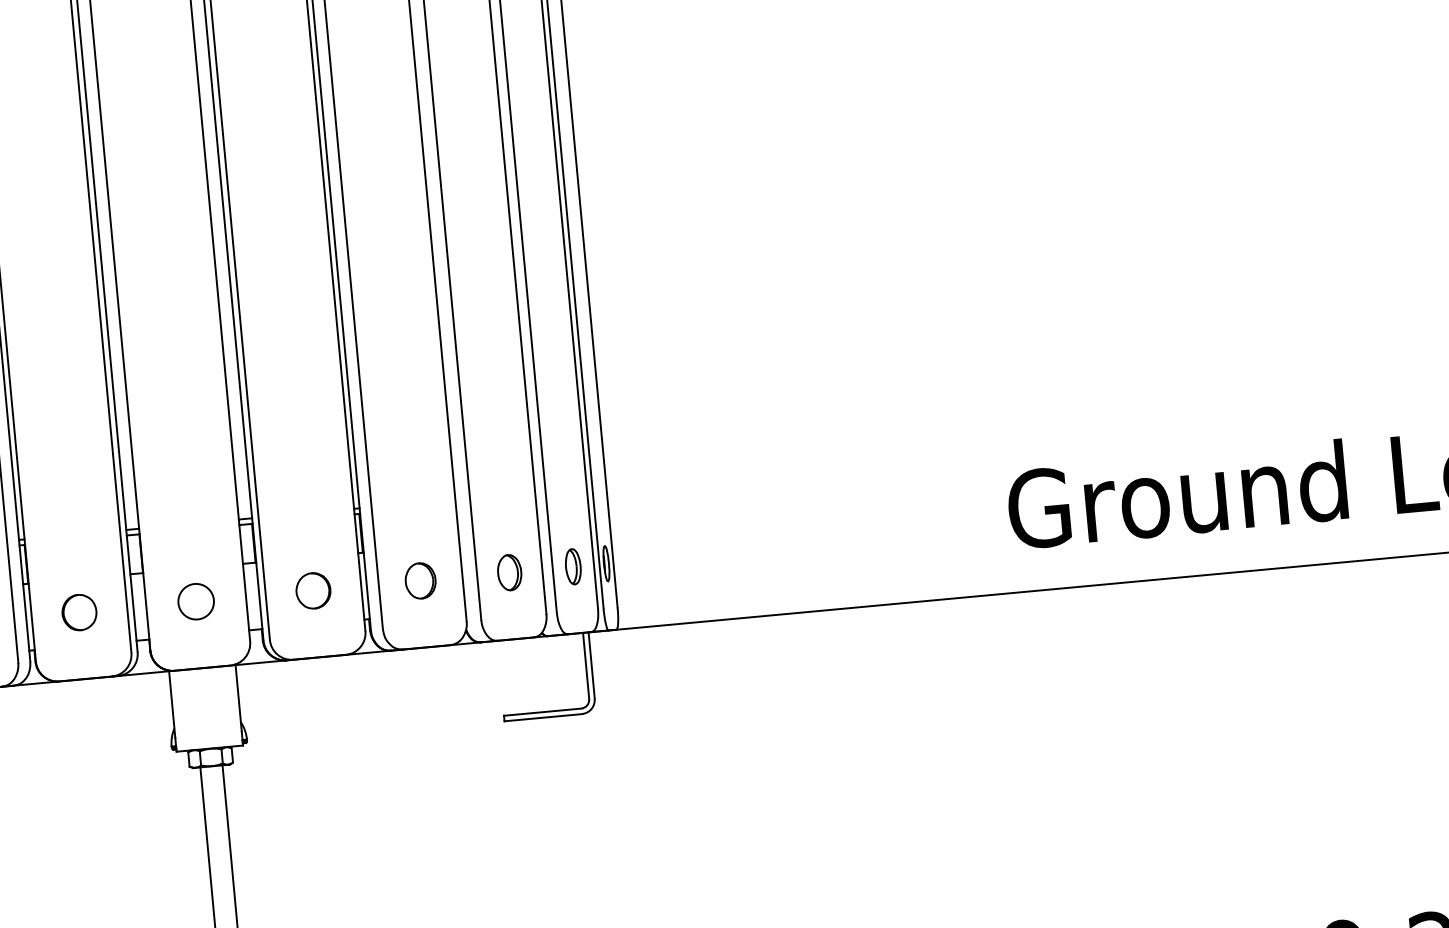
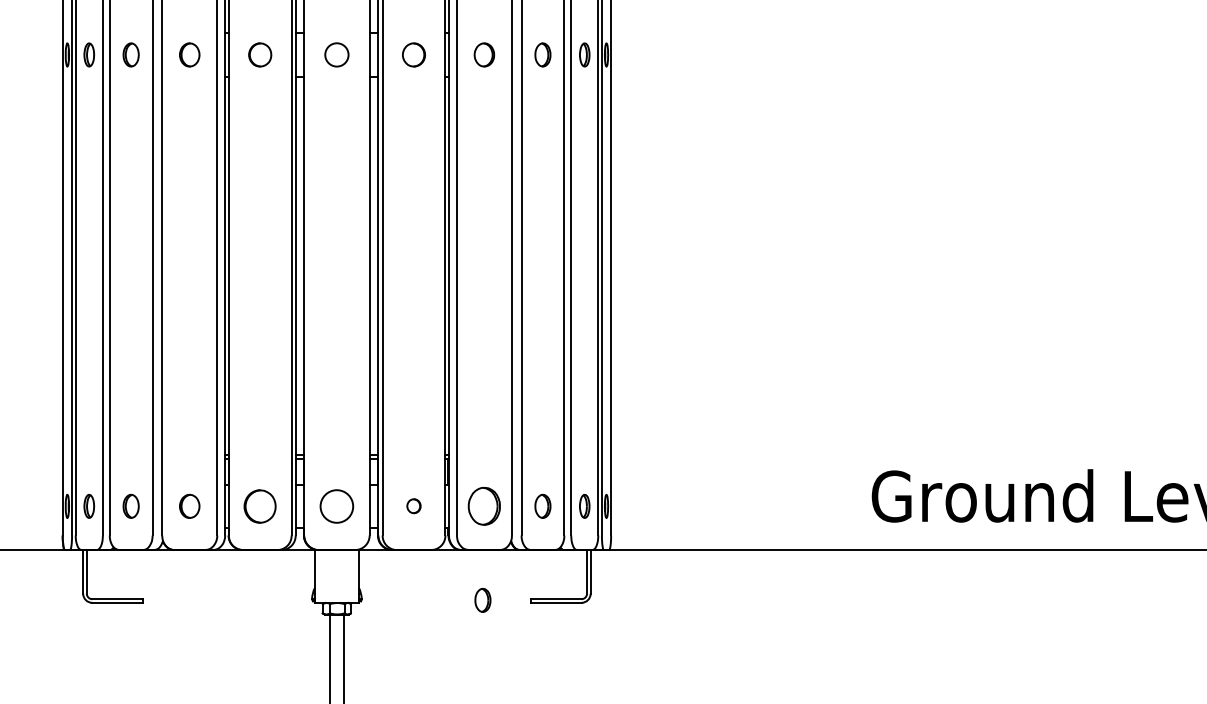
part: (420, 581) -> (484, 506), size x1.6
part: (312, 589) -> (413, 505), size x0.6
circle: (195, 600) -> (336, 505), size x1.4
part: (79, 611) -> (260, 505), size x1.4
part: (431, 724) -> (482, 600), added

